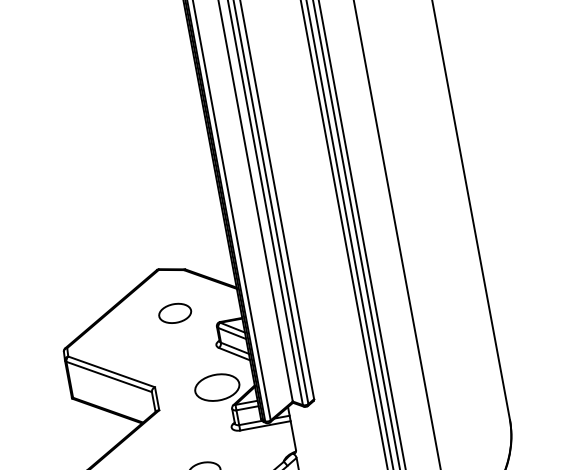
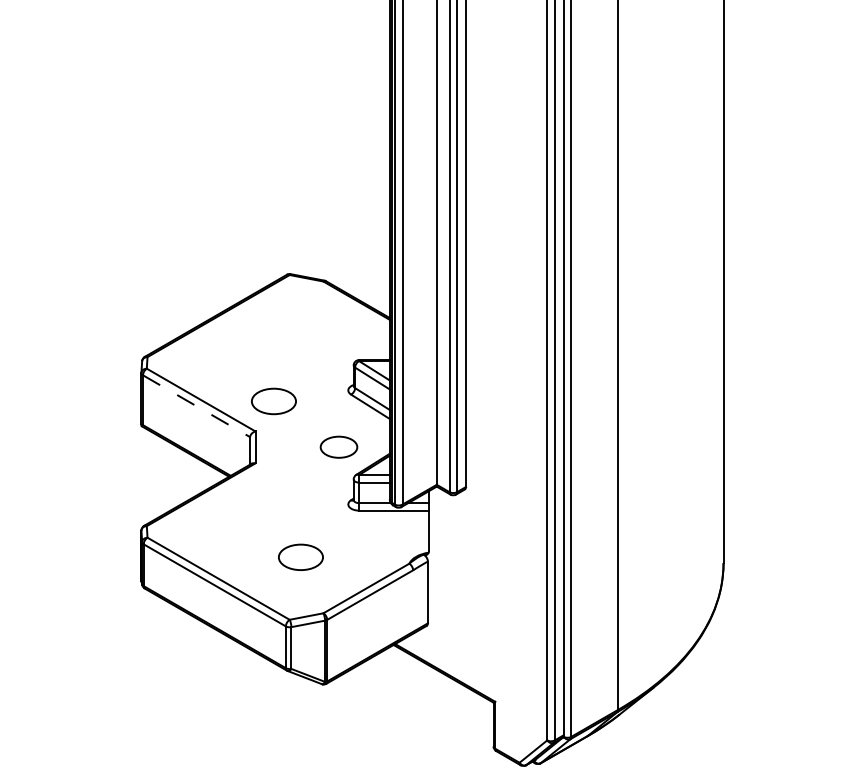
part: (174, 313) -> (273, 401), moved
line: (109, 377) -> (196, 406), solid -> dashed
part: (216, 387) -> (338, 446), size x0.6

